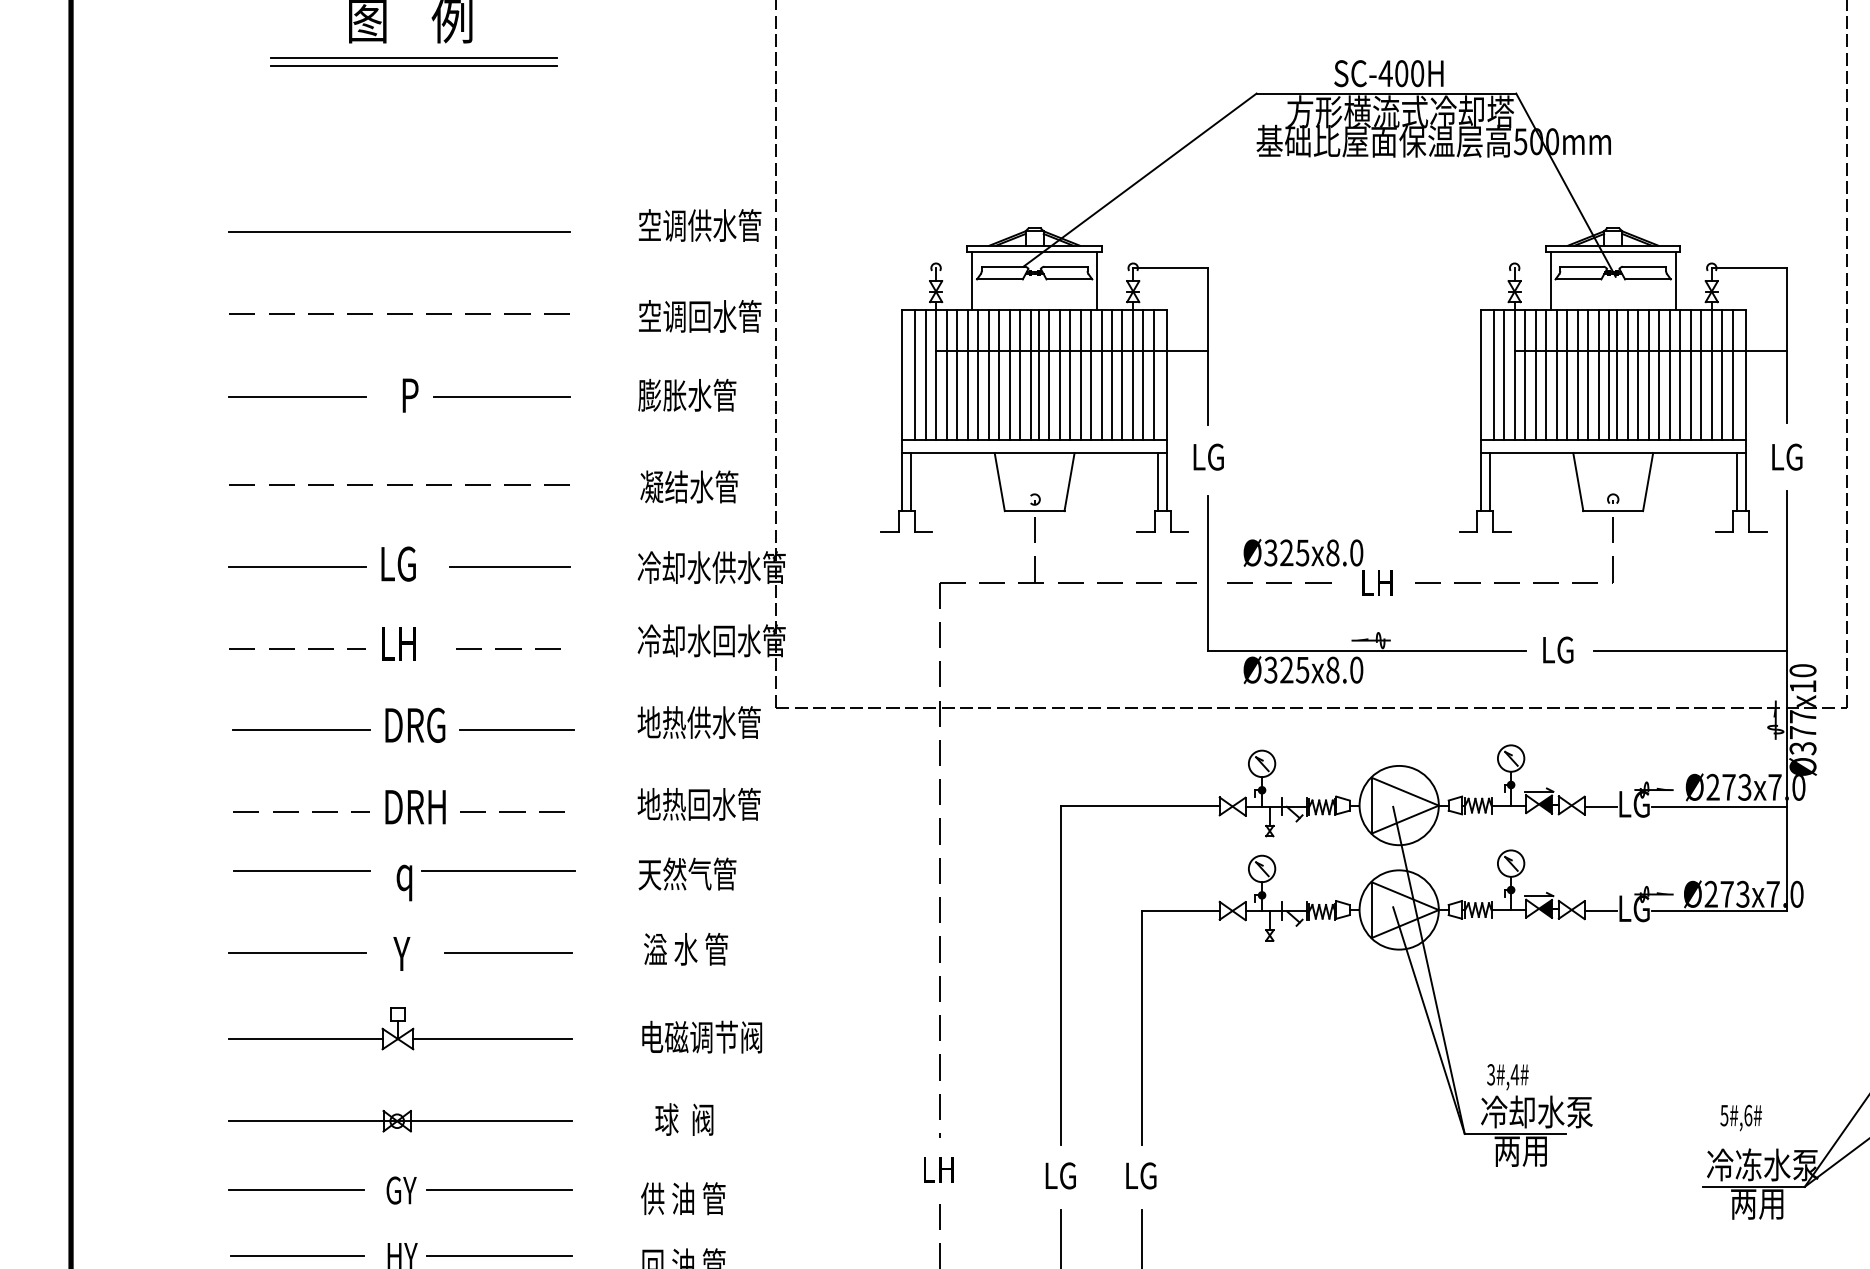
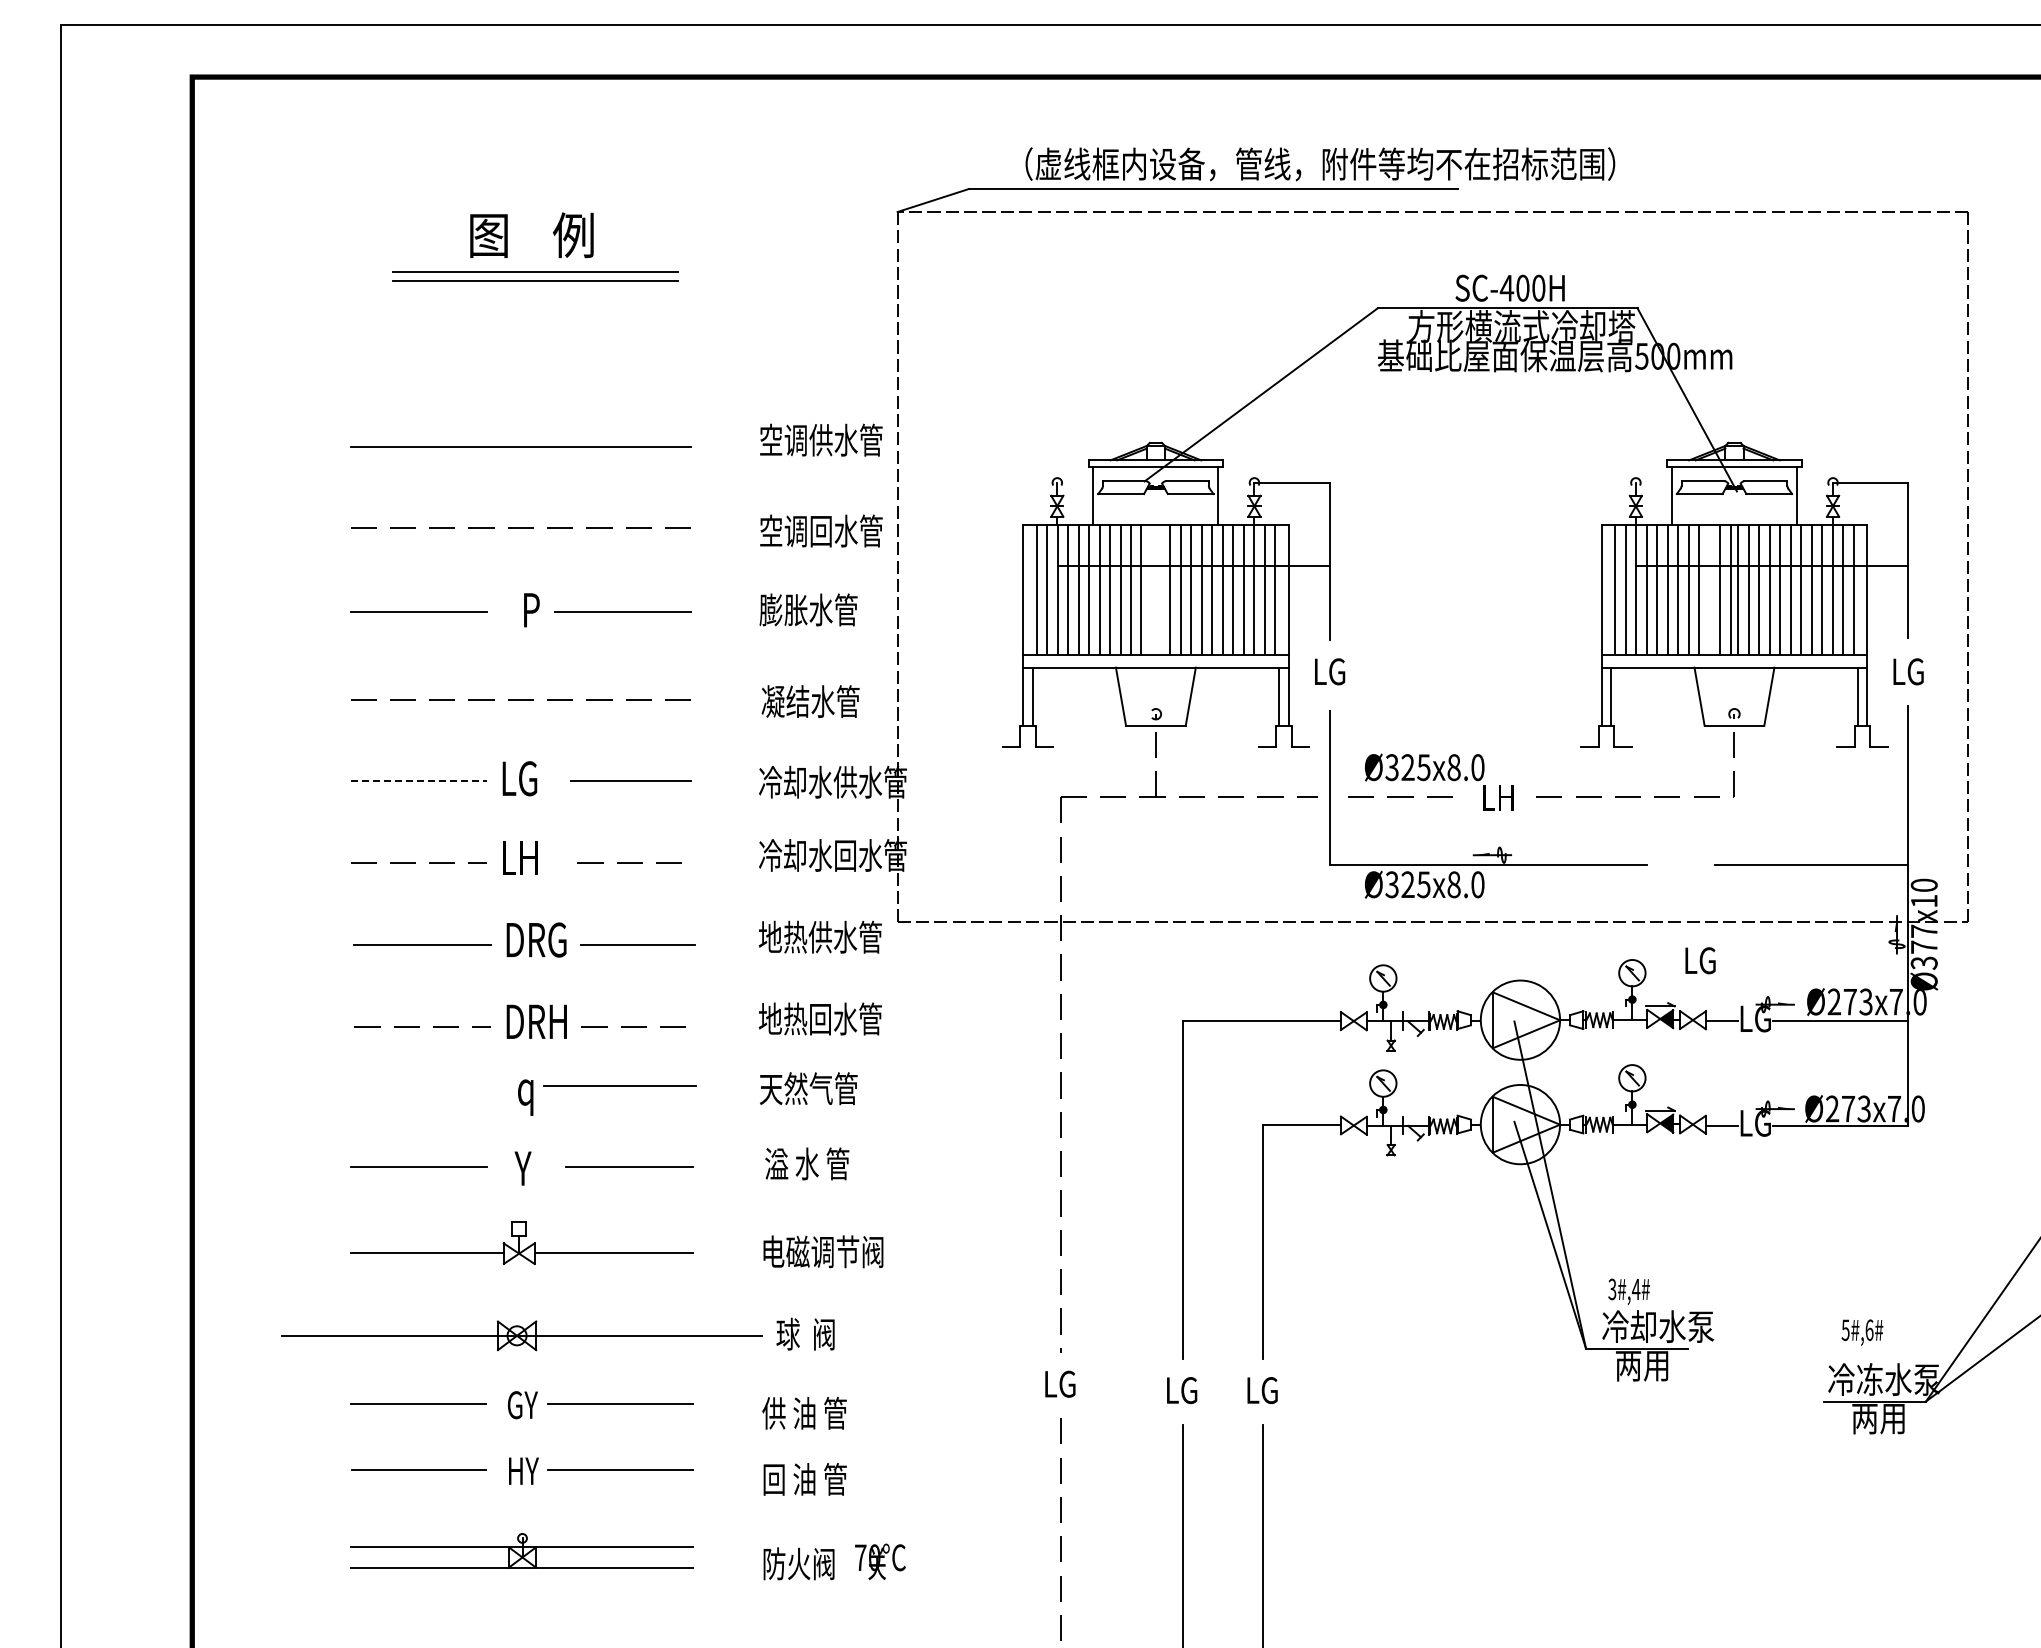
line: (1030, 374) -> (1151, 589), removed
line: (1038, 374) -> (1159, 589), removed
line: (1588, 374) -> (1709, 589), removed
line: (298, 566) -> (419, 781), solid -> dashed
text: (1558, 649) -> (1700, 960), moved
line: (302, 870) -> (423, 1085), removed
part: (400, 1120) -> (521, 1335), size x1.4
text: (939, 1168) -> (1060, 1383), LH -> LG

